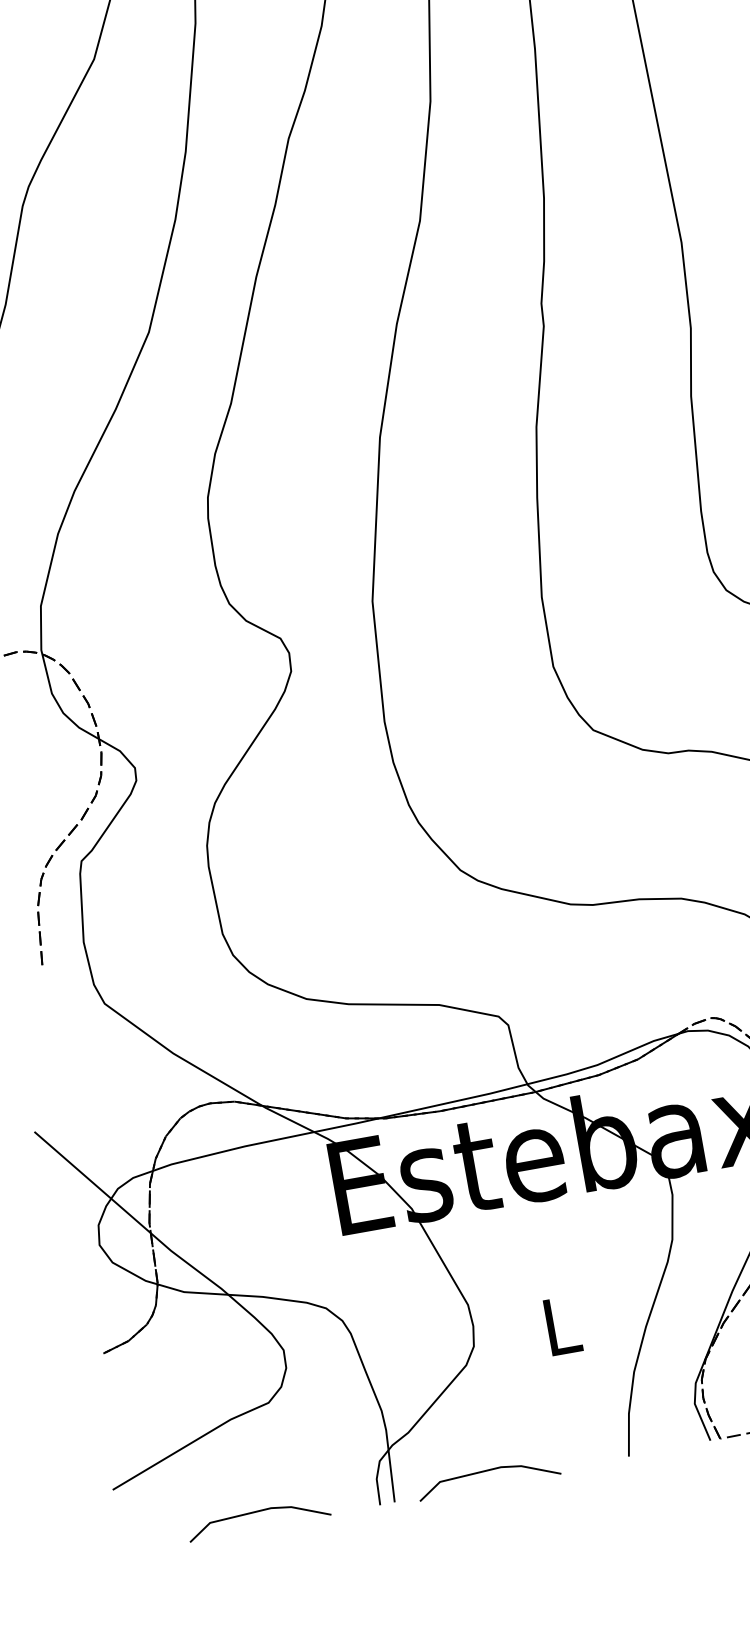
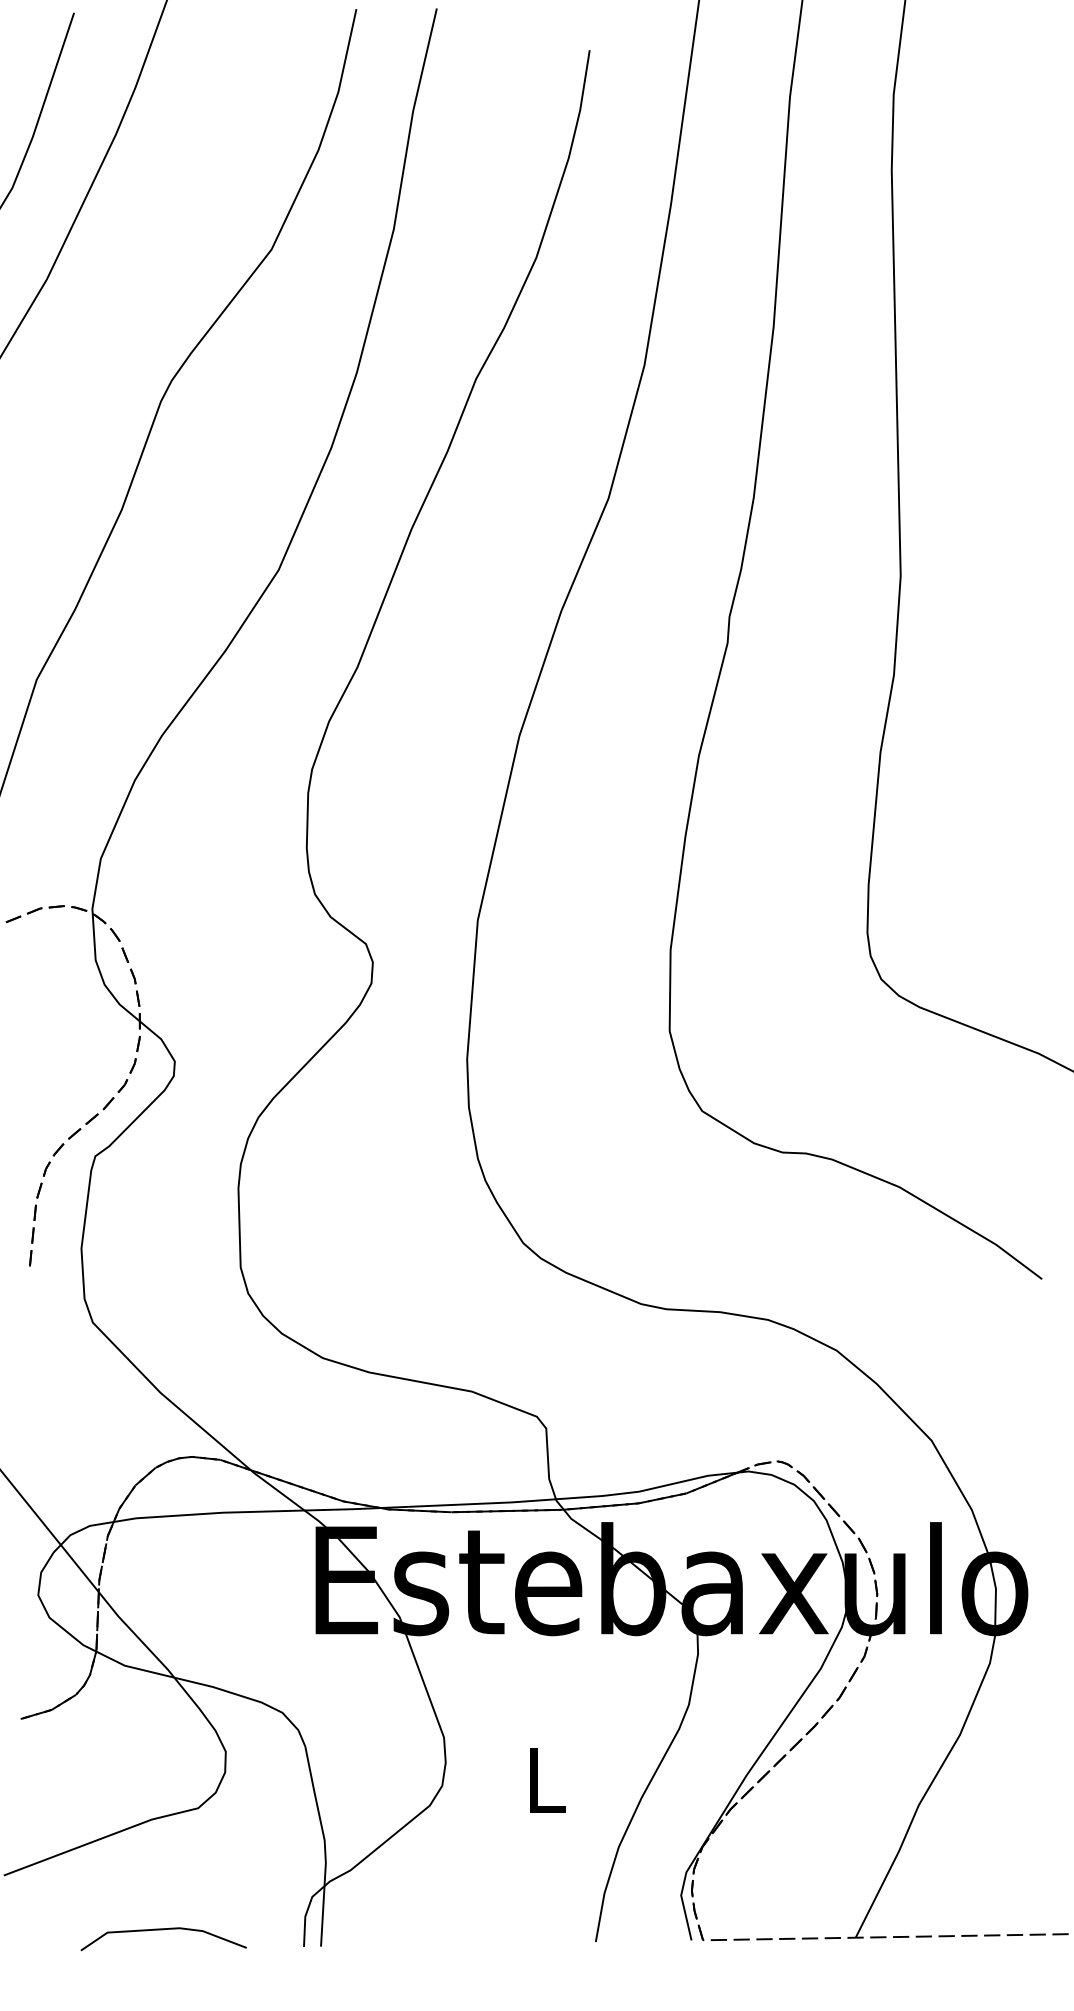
line: (487, 1471) -> (432, 1930), removed

